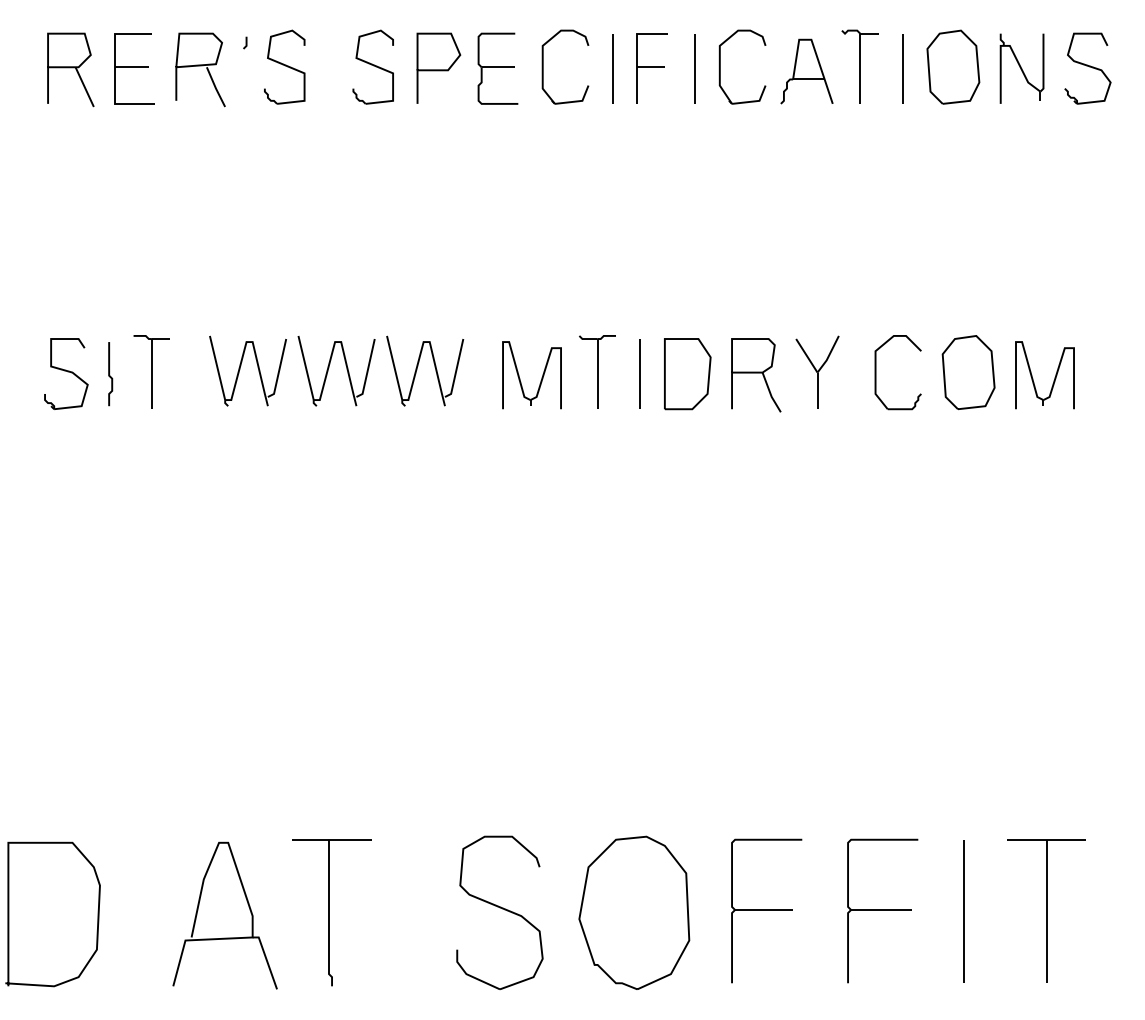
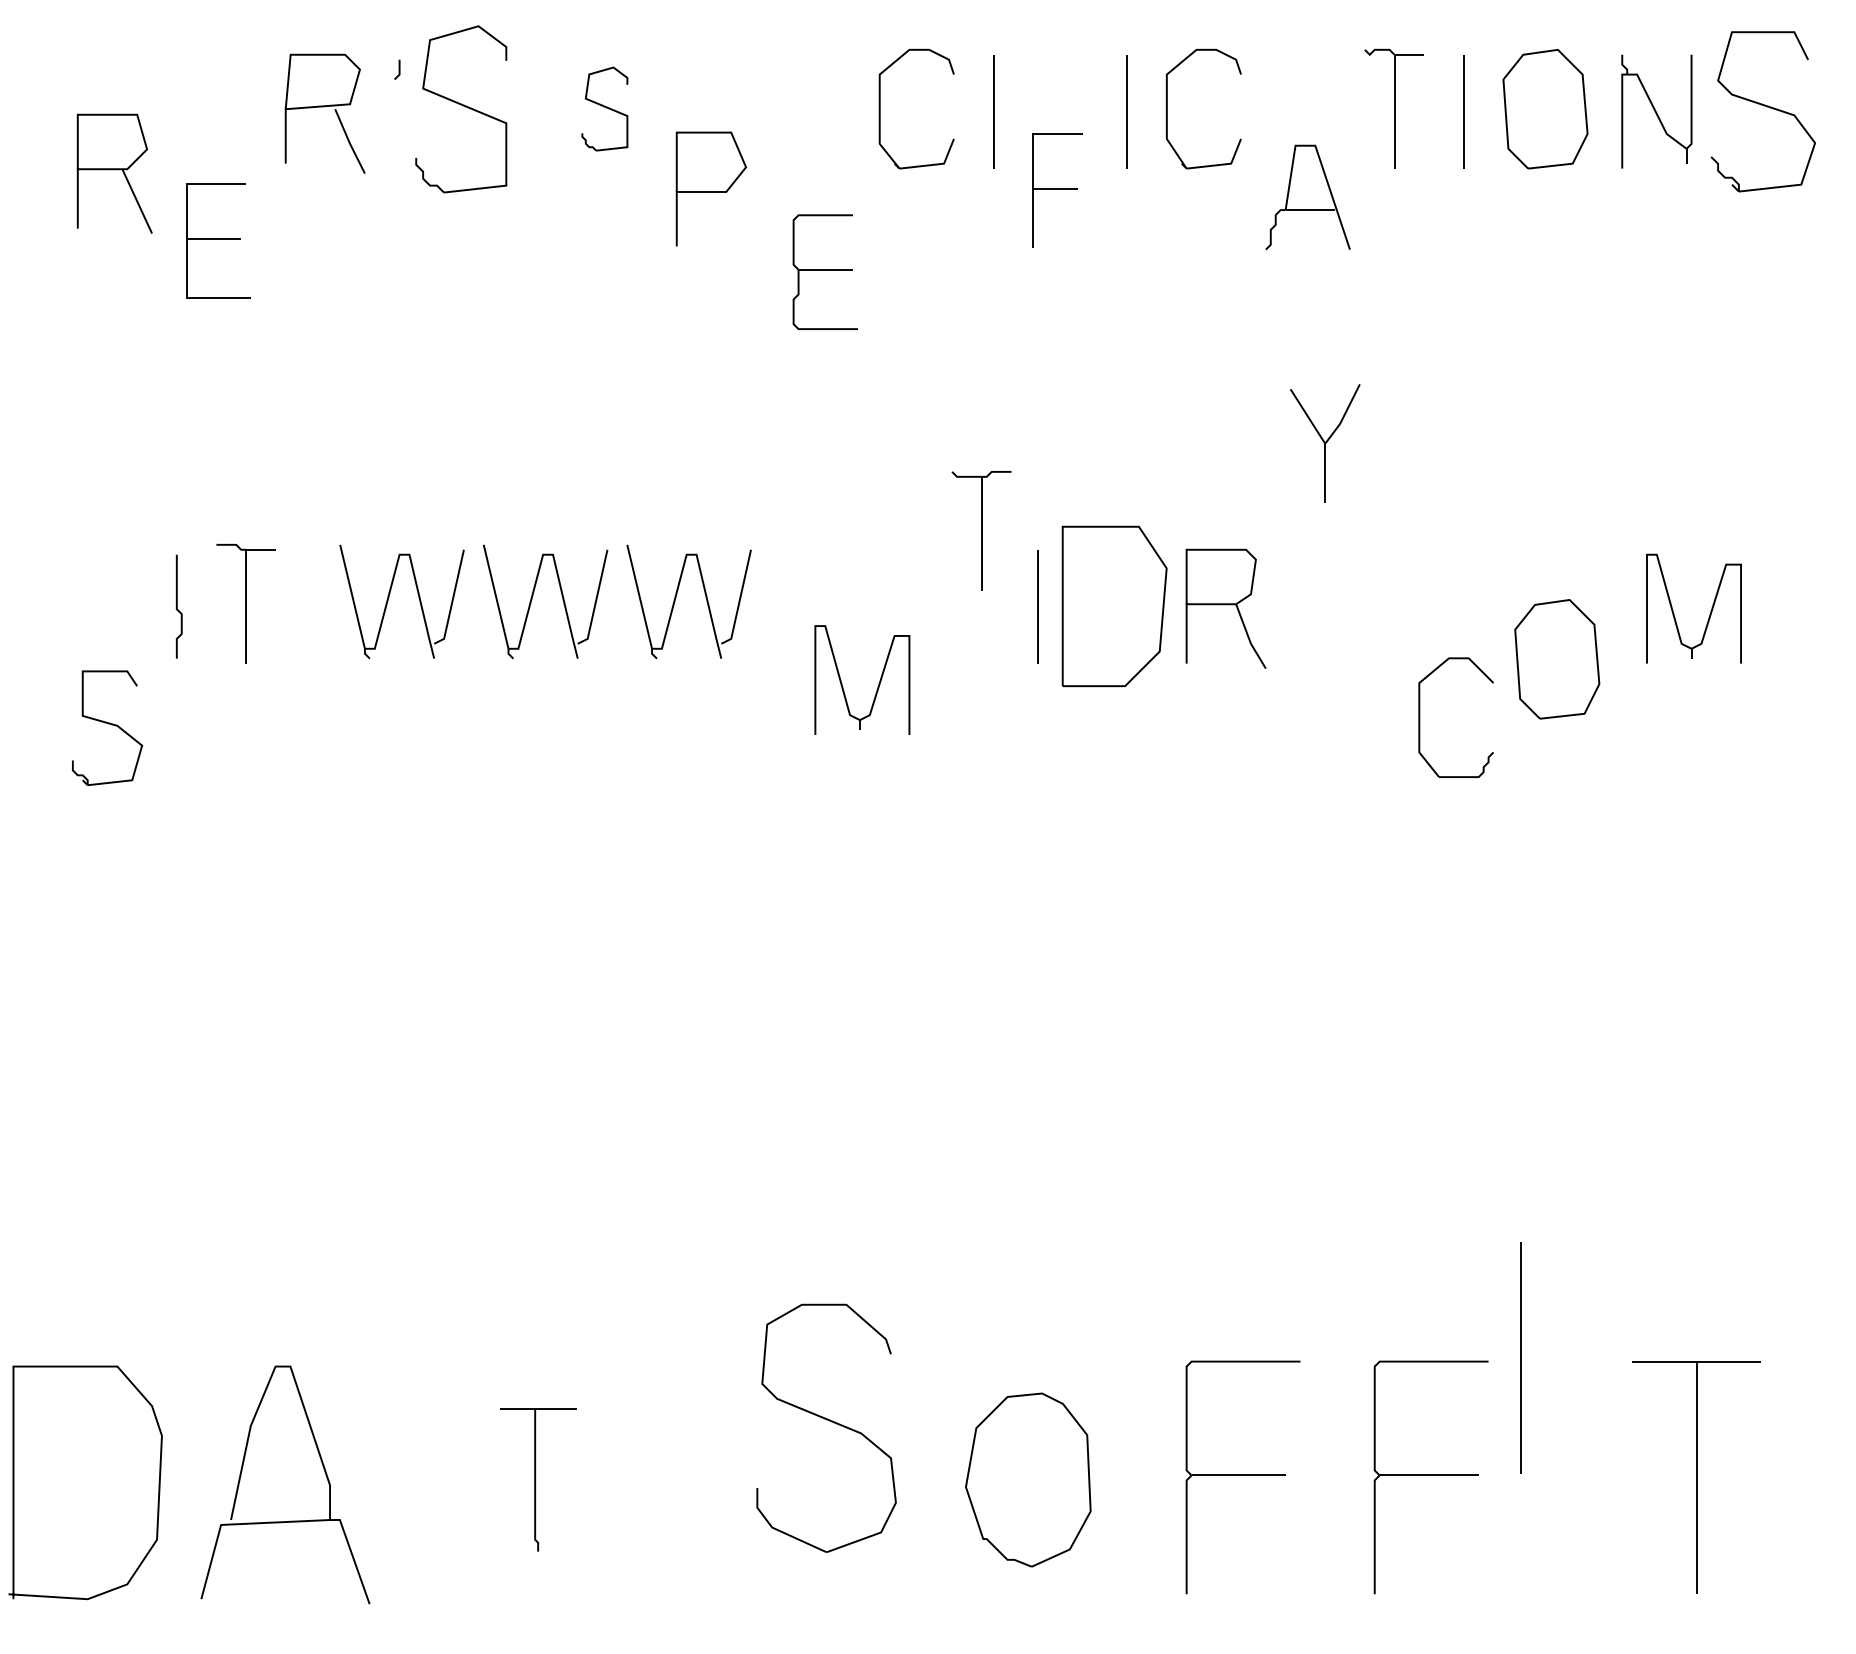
part: (284, 66) -> (461, 107), size x1.4
part: (372, 66) -> (603, 107), size x0.7
part: (134, 68) -> (217, 240), moved
part: (497, 68) -> (824, 271), moved
part: (651, 68) -> (1056, 190), moved
part: (1087, 68) -> (1762, 111), size x1.4
part: (70, 69) -> (114, 172), moved
curve: (438, 69) -> (710, 190), moved
part: (806, 71) -> (1307, 197), moved
part: (597, 371) -> (981, 529), moved
part: (817, 371) -> (1325, 441), moved
part: (876, 372) -> (1420, 717), moved
part: (968, 372) -> (1557, 659), moved
part: (66, 373) -> (107, 727), moved
part: (687, 374) -> (1114, 607), size x1.4
part: (541, 377) -> (877, 683), moved
line: (963, 911) -> (1519, 1357), moved
part: (331, 912) -> (537, 1479), size x0.6
part: (499, 912) -> (825, 1427), moved
part: (634, 912) -> (1028, 1479), size x0.7
part: (224, 937) -> (284, 1520), moved

